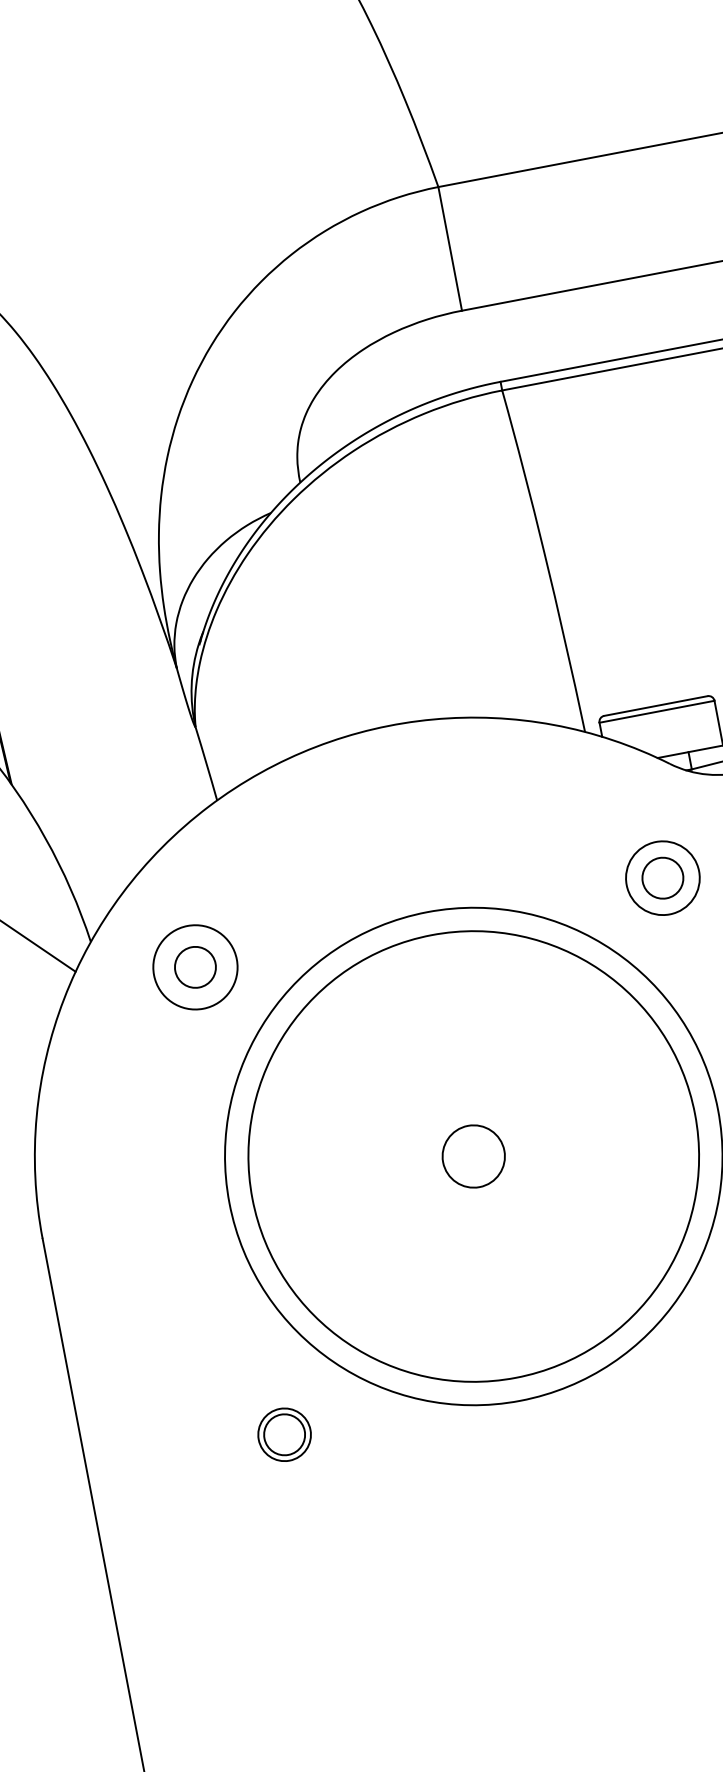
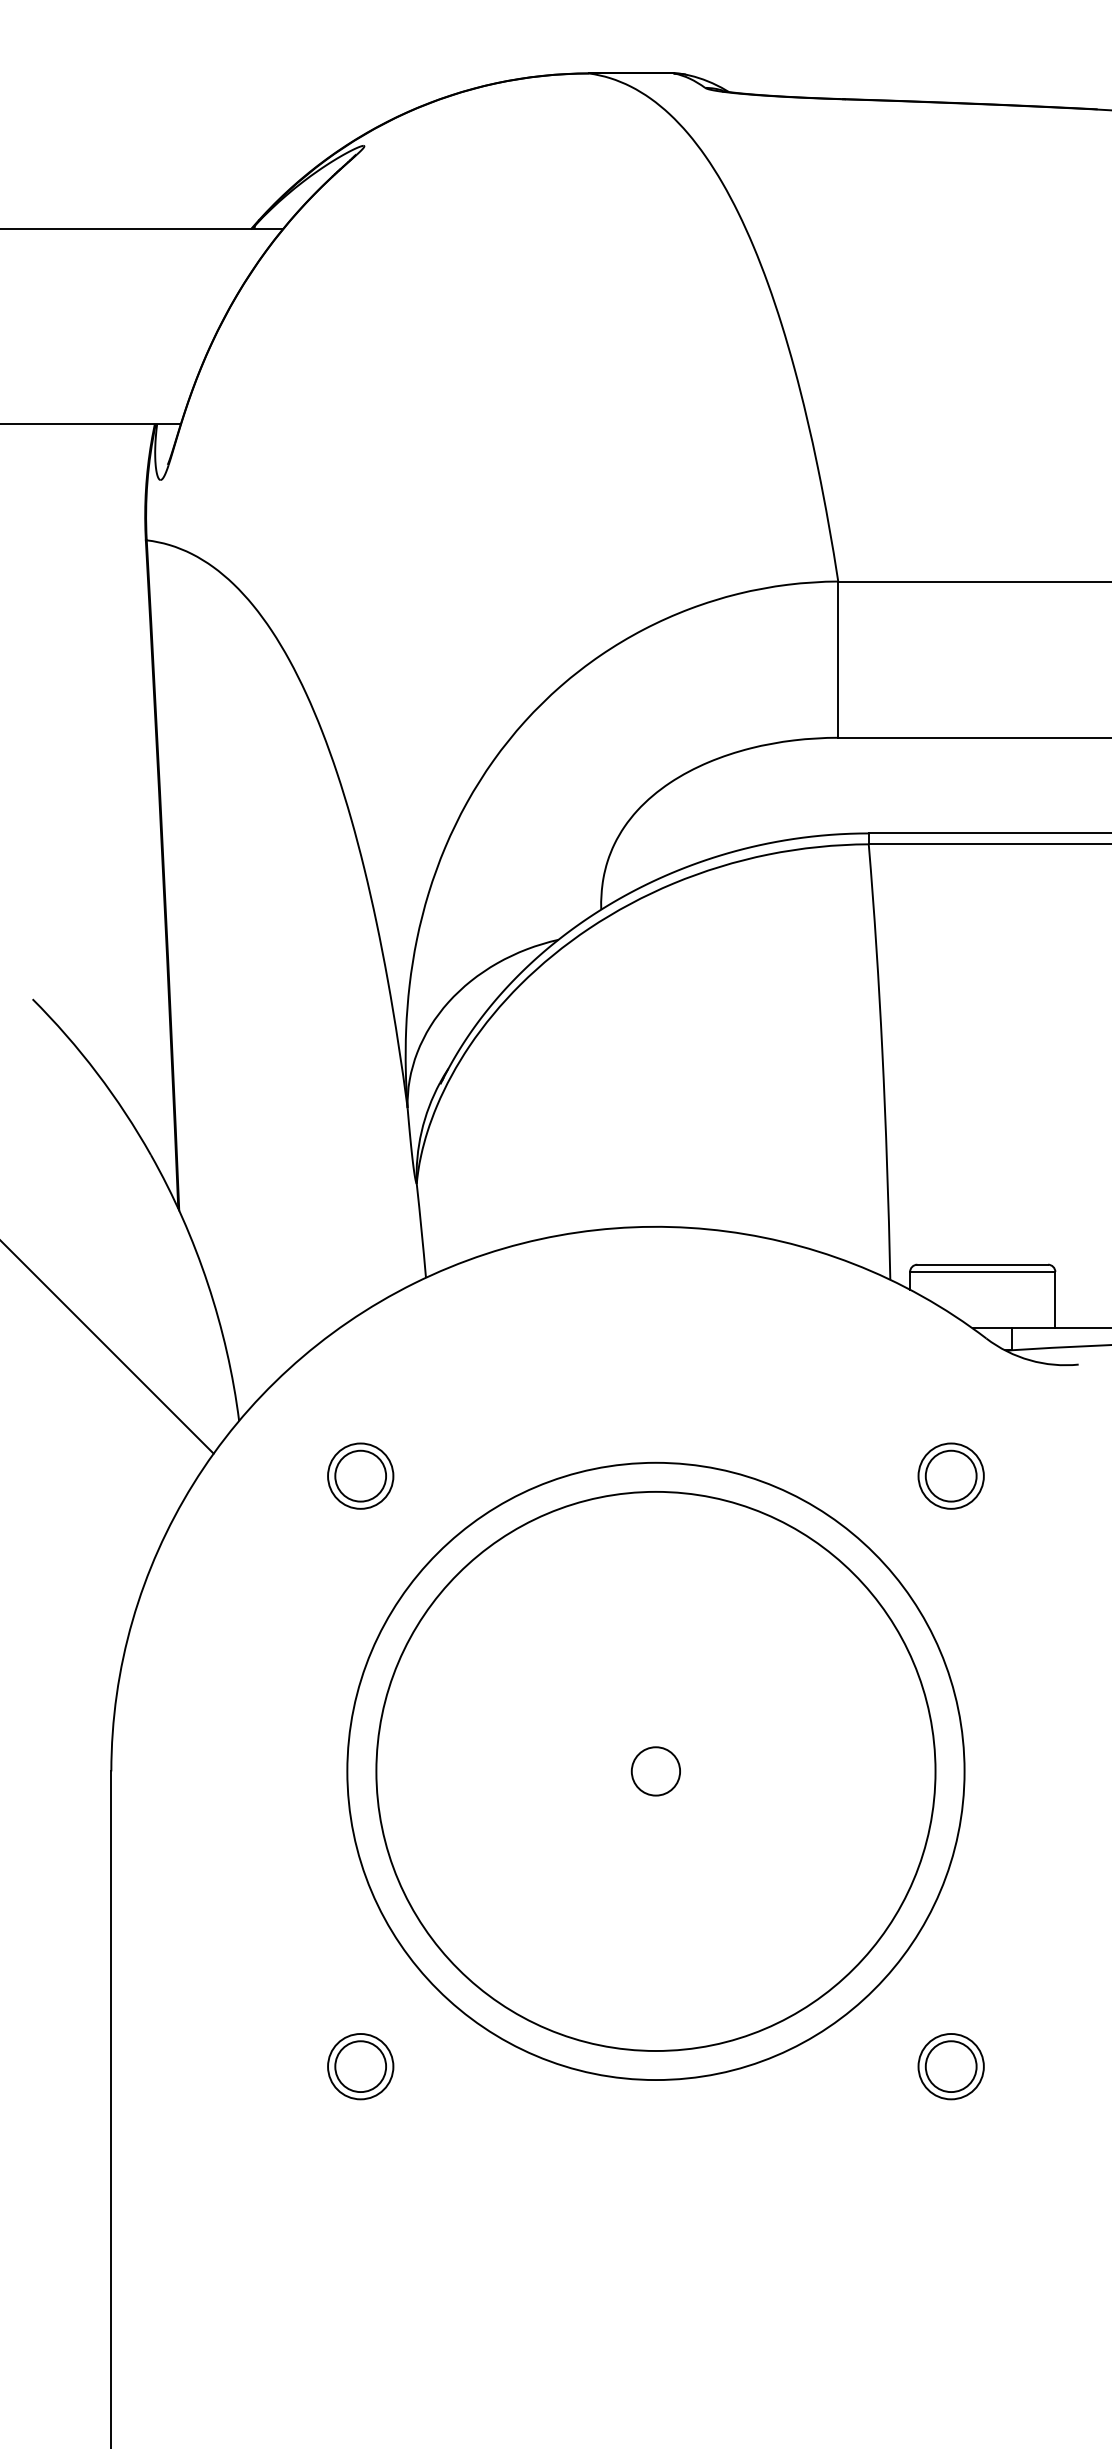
circle: (662, 877) -> (950, 1475), size x0.71
circle: (195, 966) -> (360, 1475), size x0.62
circle: (473, 1156) -> (655, 1771), size x0.62

